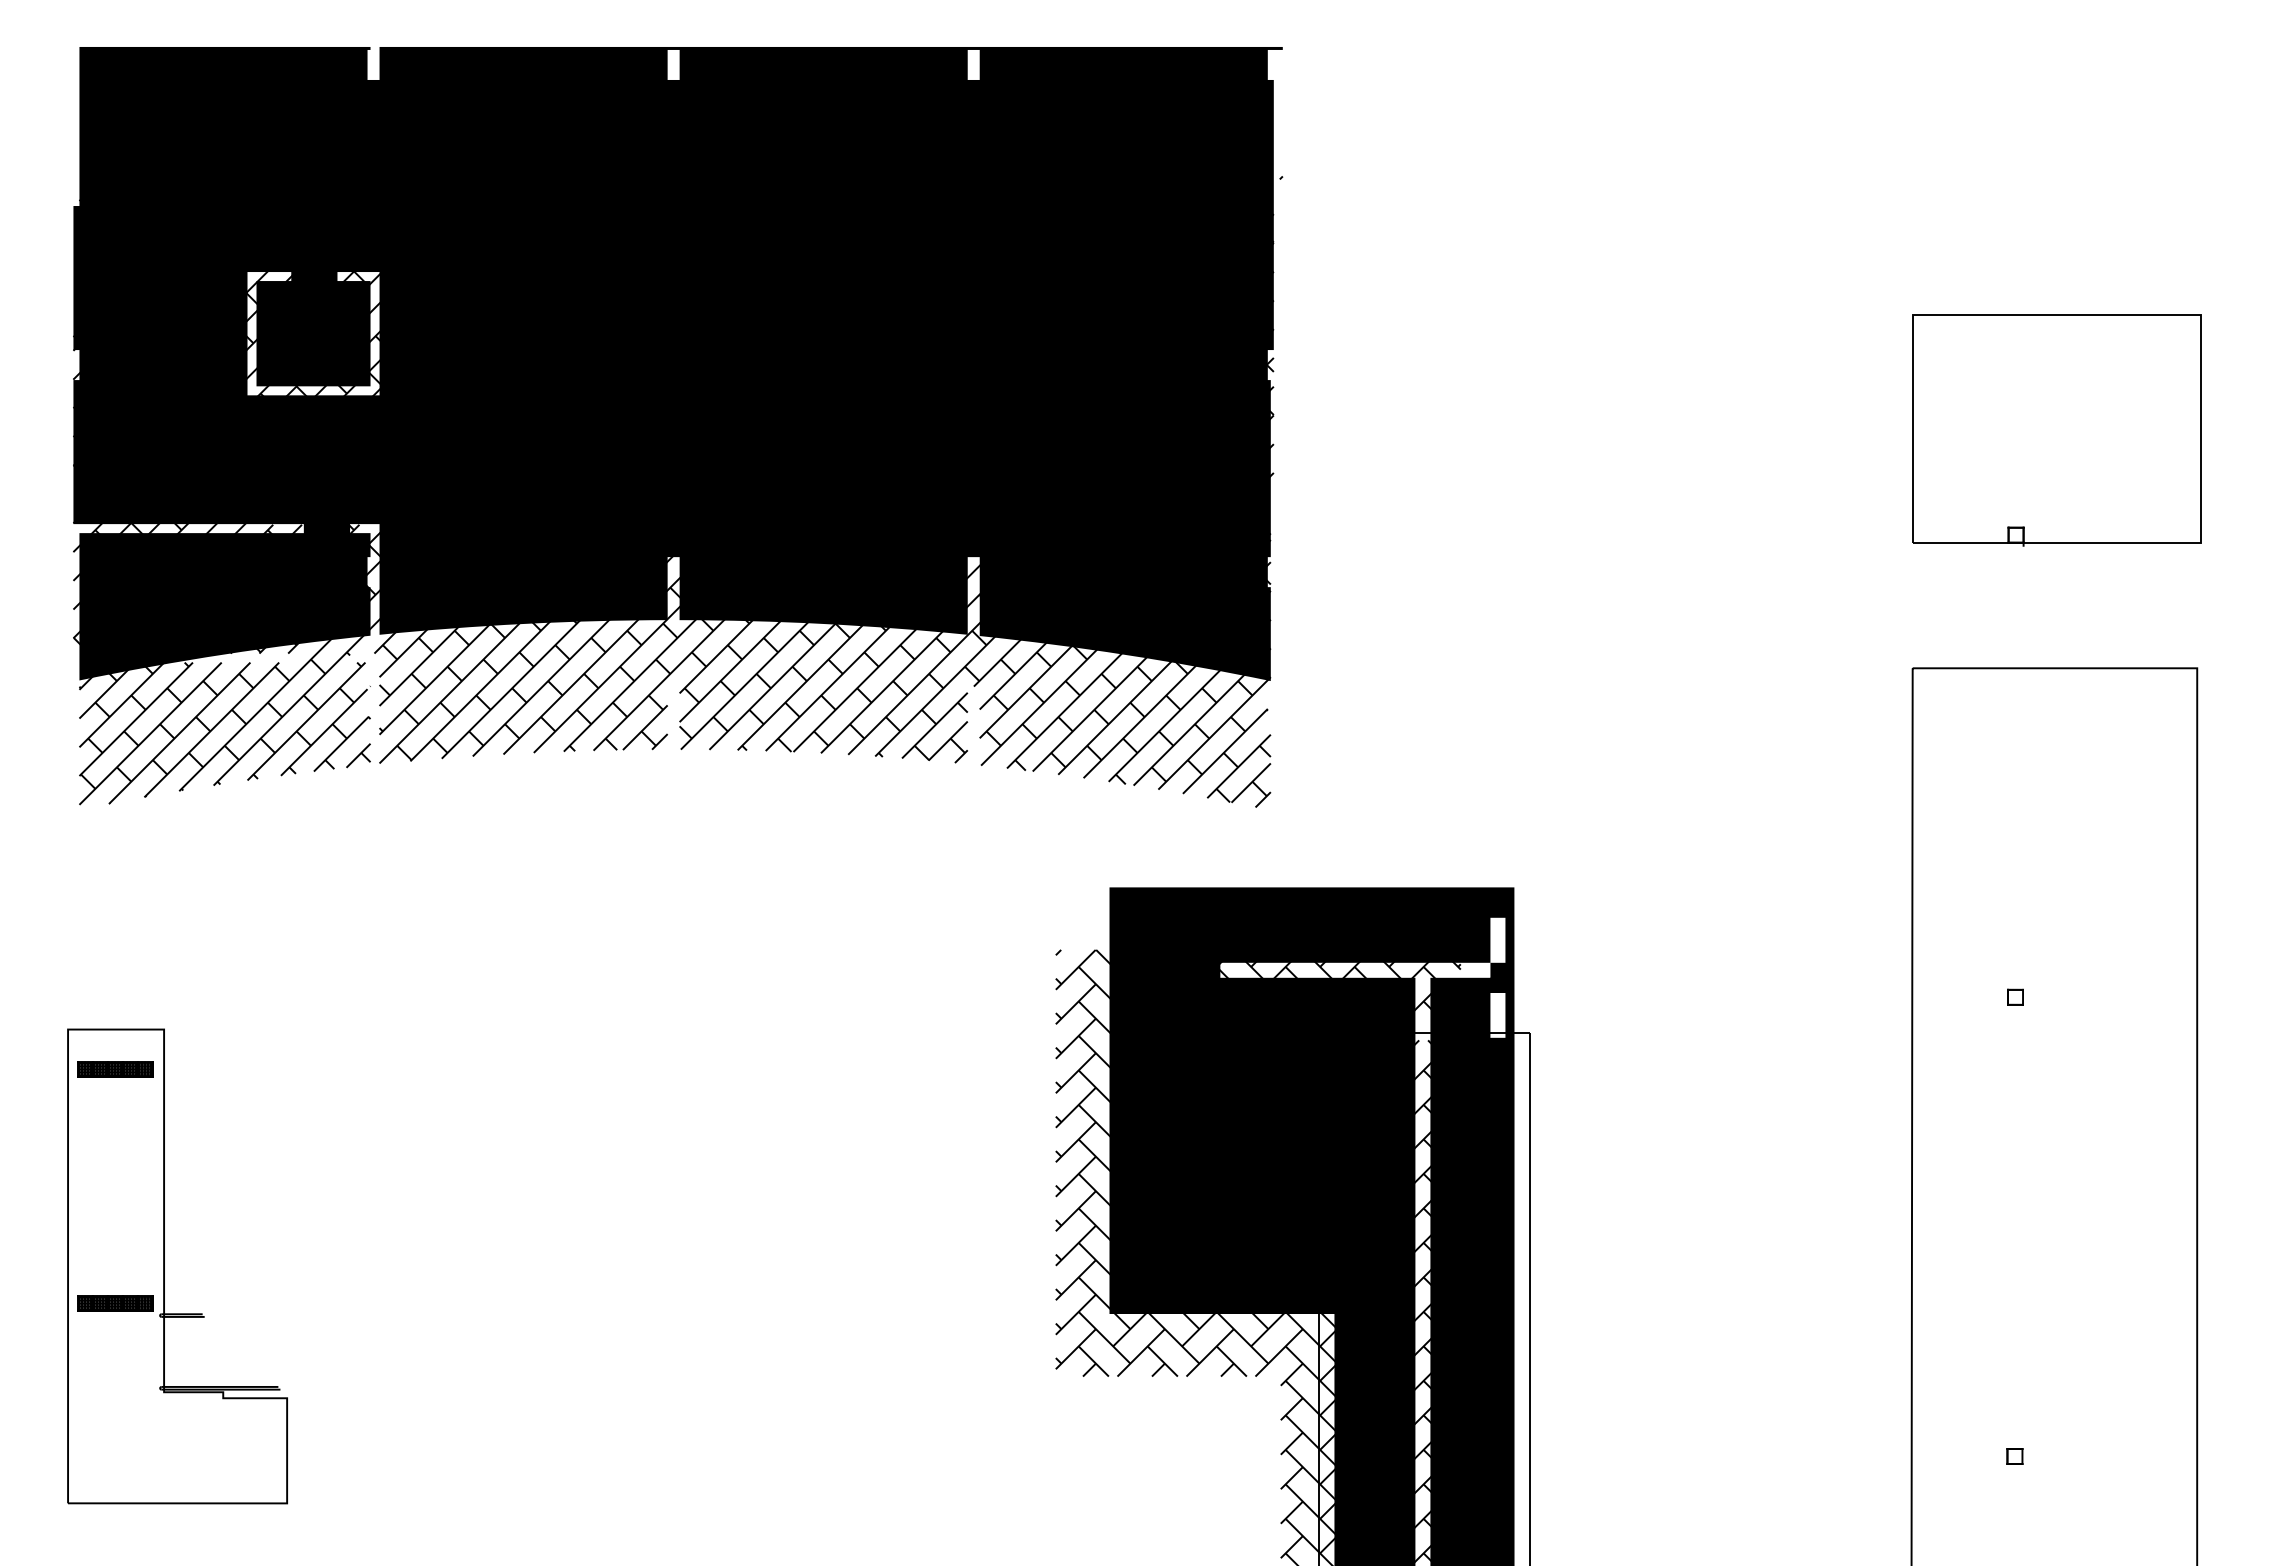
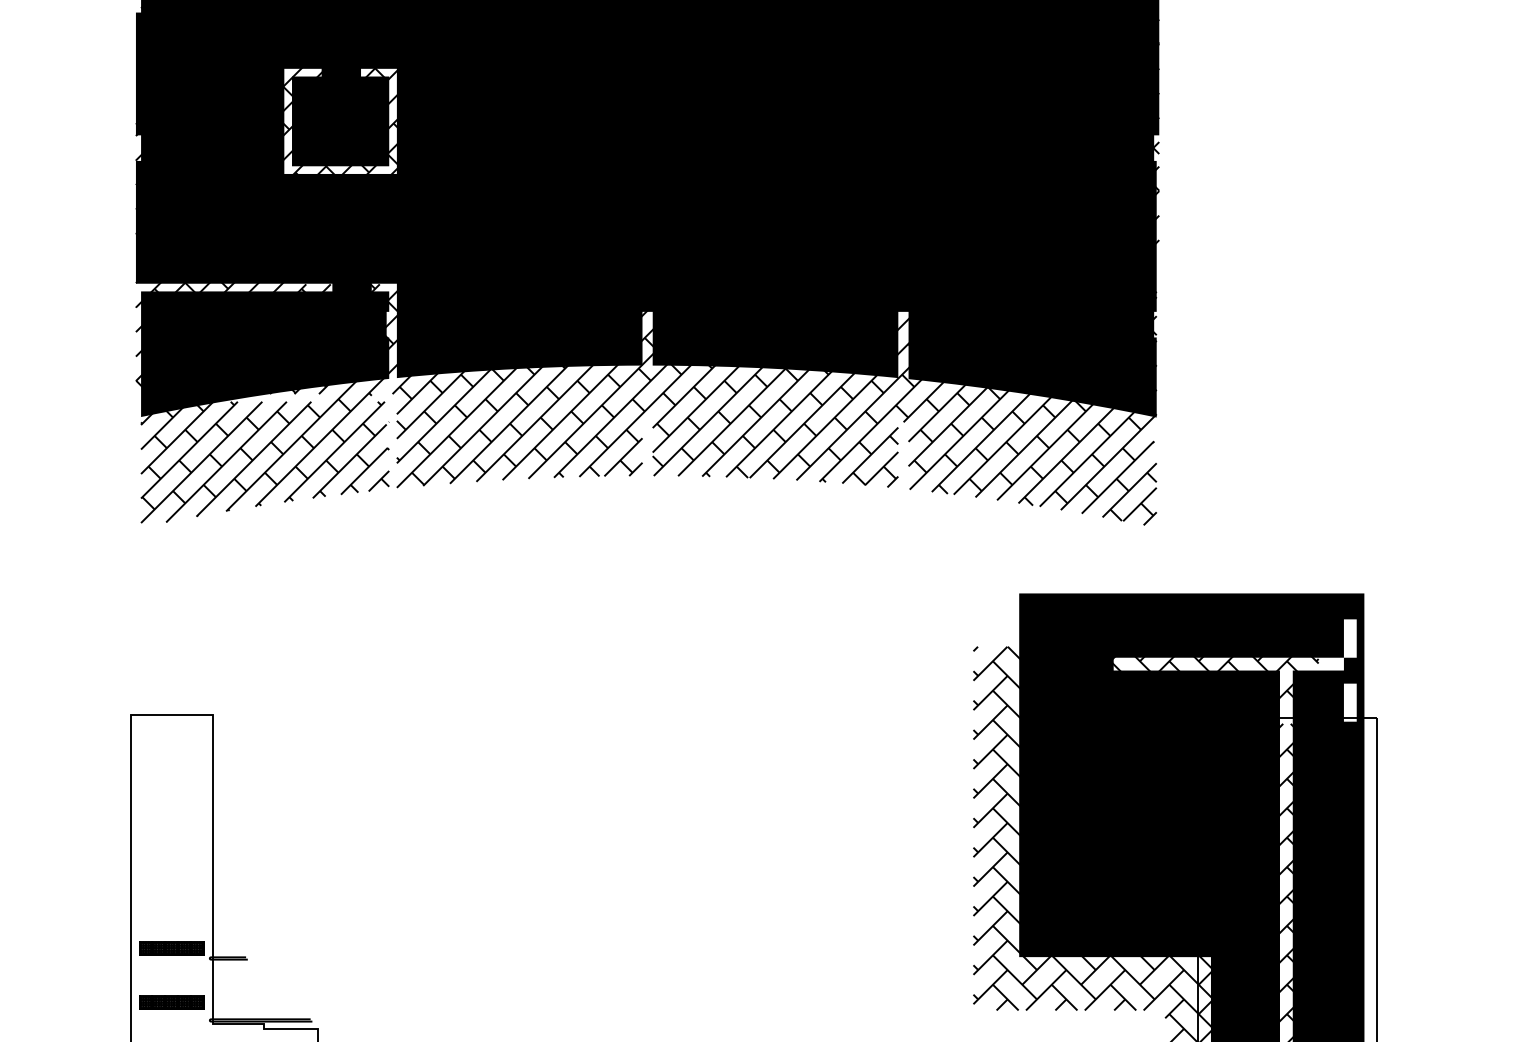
part: (115, 1069) -> (171, 1002), moved

